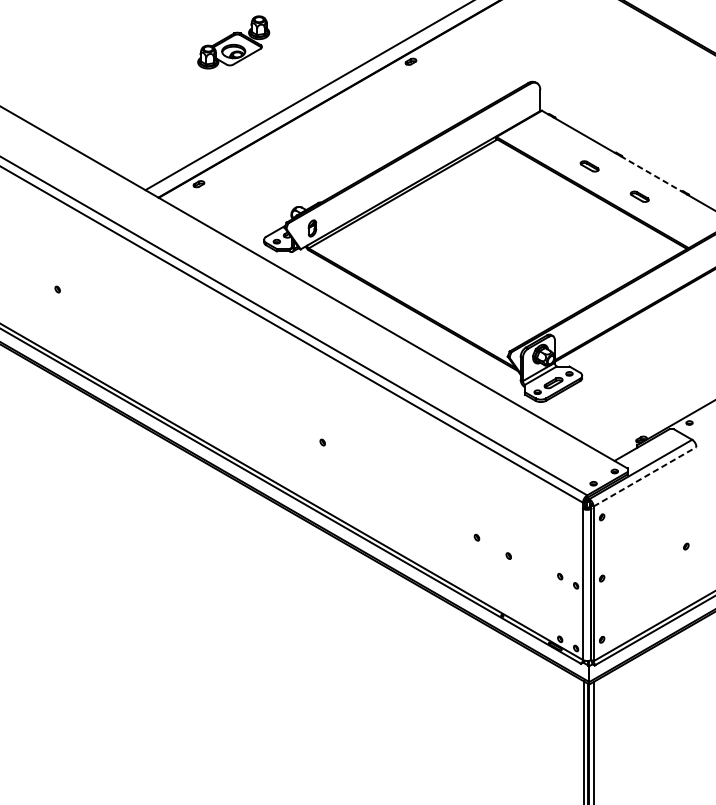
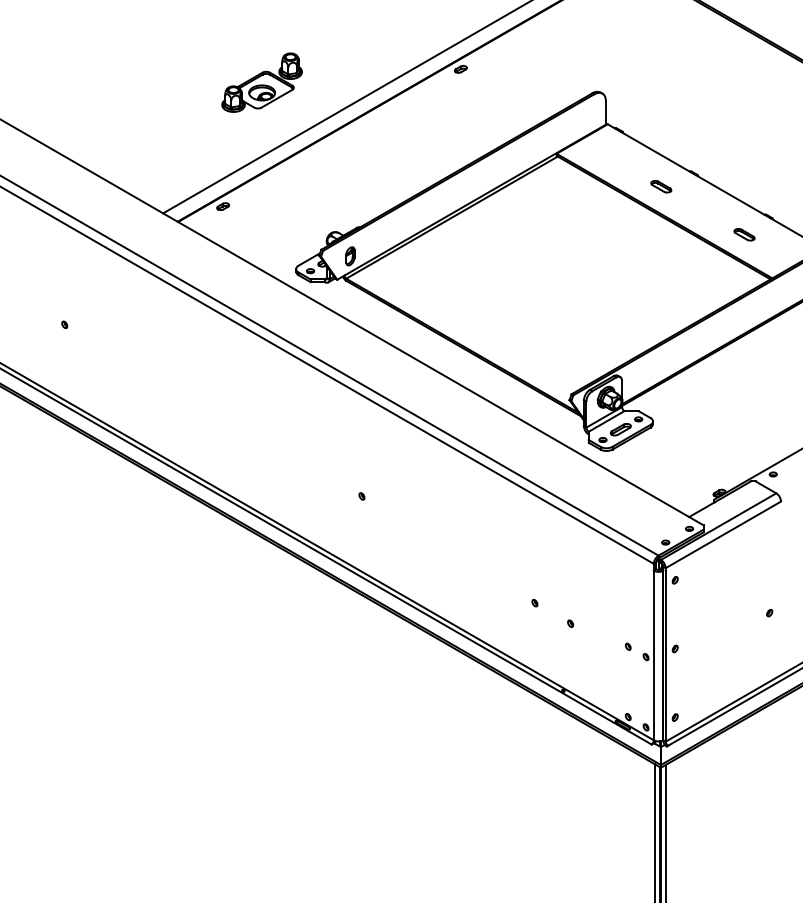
part: (233, 42) -> (261, 82), moved
line: (651, 173) -> (730, 194), dashed -> solid
part: (639, 196) -> (744, 234), moved
line: (645, 476) -> (723, 534), dashed -> solid

